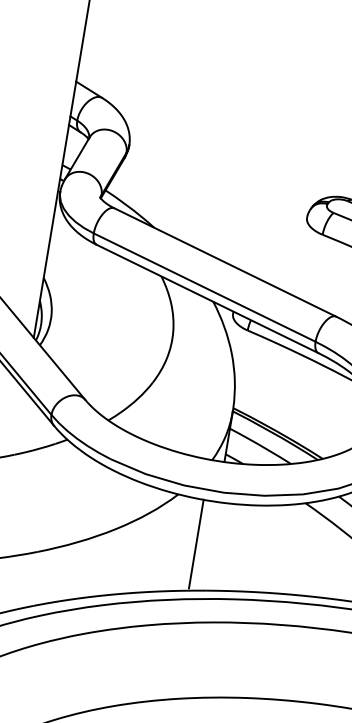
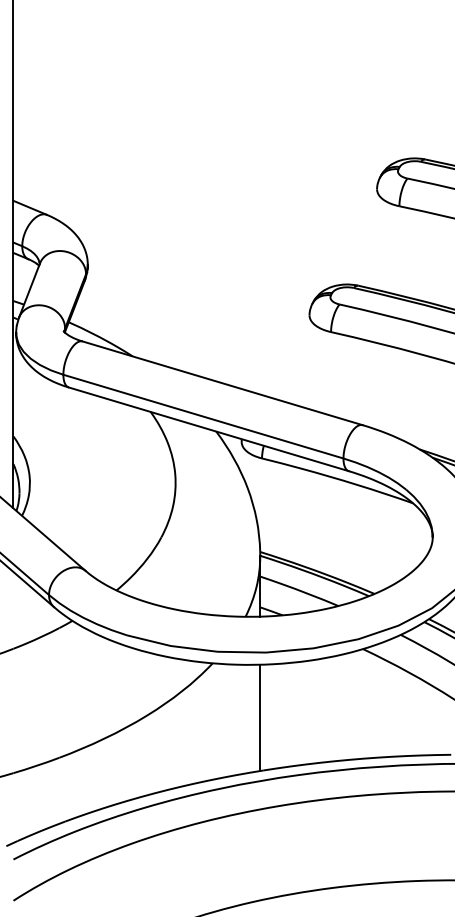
line: (196, 543) -> (260, 717), moved

